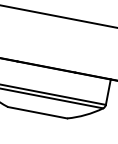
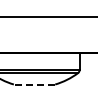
line: (37, 112) -> (34, 84), solid -> dashed

